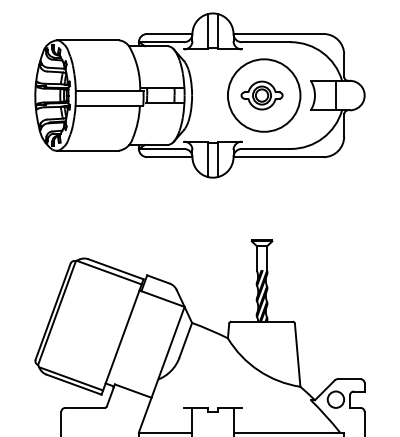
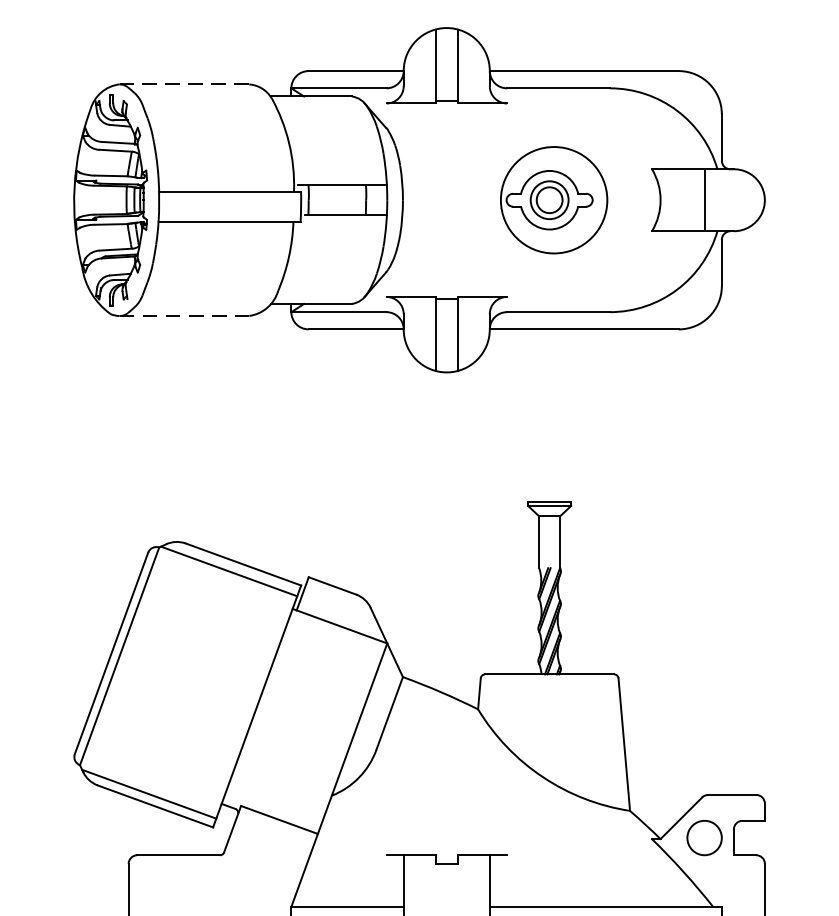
line: (87, 40) -> (183, 84), solid -> dashed
circle: (263, 95) -> (552, 200), size x0.7
line: (87, 150) -> (183, 315), solid -> dashed

